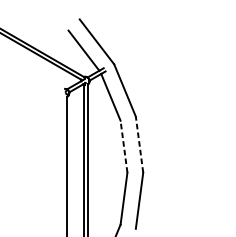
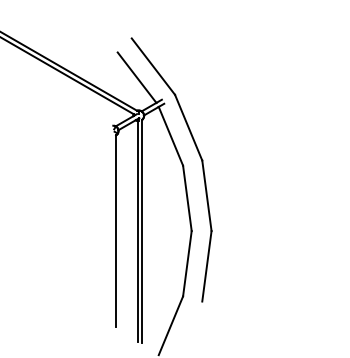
line: (139, 144) -> (206, 195), dashed -> solid
line: (124, 146) -> (187, 198), dashed -> solid

